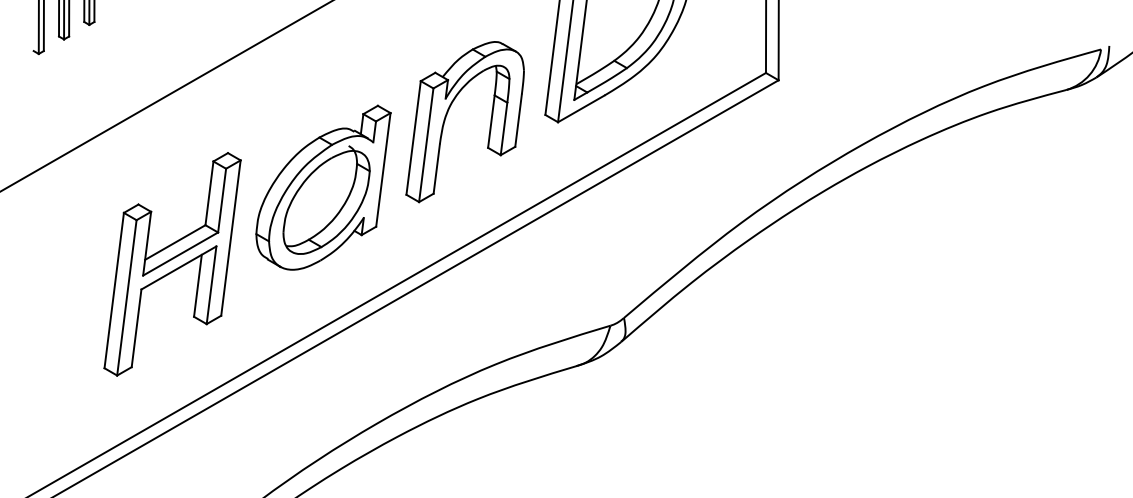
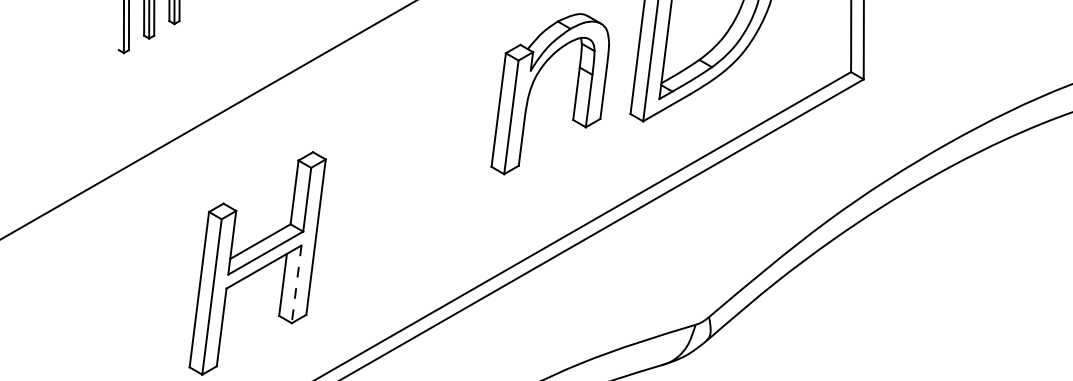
part: (447, 115) -> (532, 87), moved
part: (323, 187) -> (408, 186), removed
line: (211, 285) -> (296, 284), solid -> dashed

